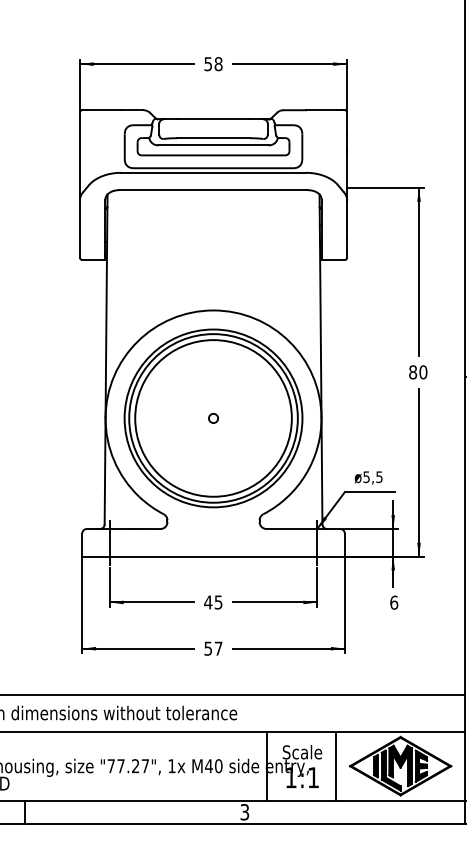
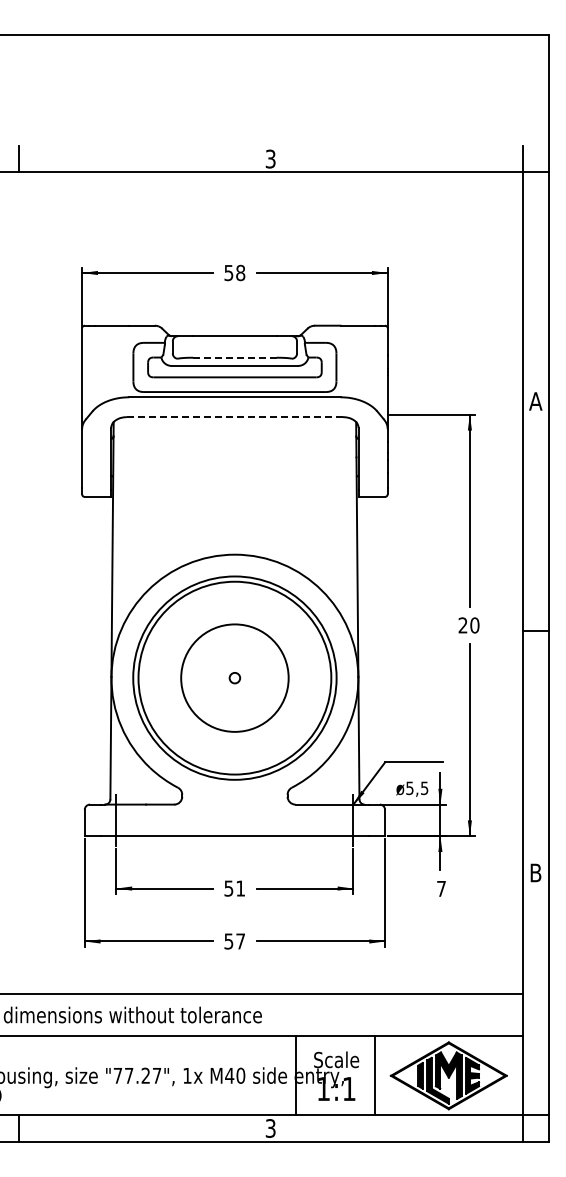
line: (213, 138) -> (234, 357), solid -> dashed
line: (213, 190) -> (234, 417), solid -> dashed
text: (412, 372) -> (462, 625), 80 -> 20
circle: (213, 417) -> (234, 677), size x0.6
text: (368, 477) -> (412, 788), moved
text: (213, 602) -> (234, 888), 45 -> 51
text: (394, 602) -> (441, 888), 6 -> 7

